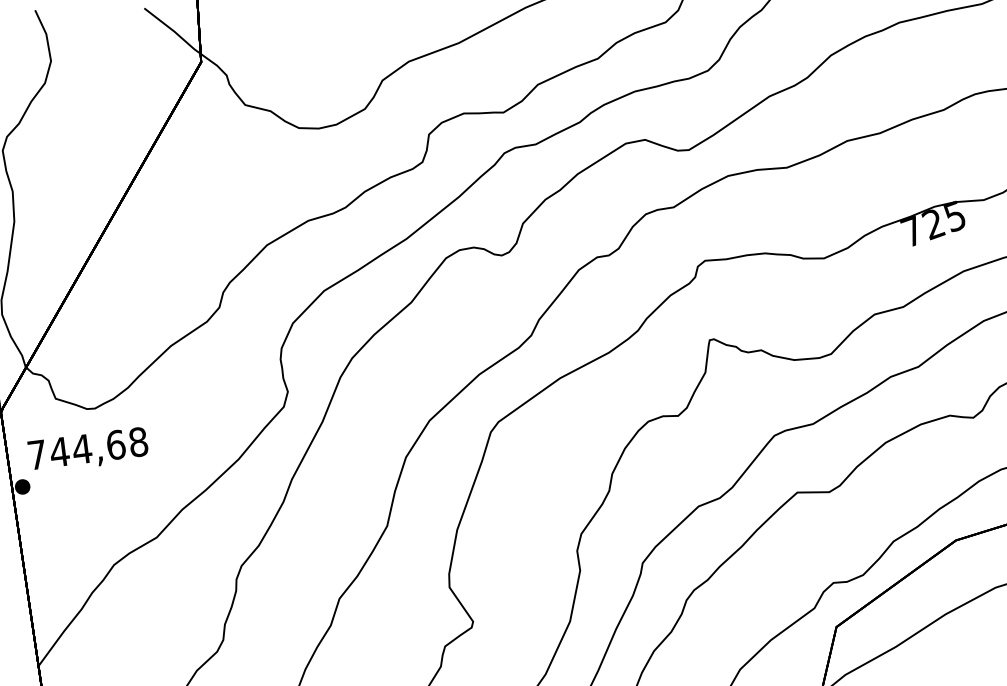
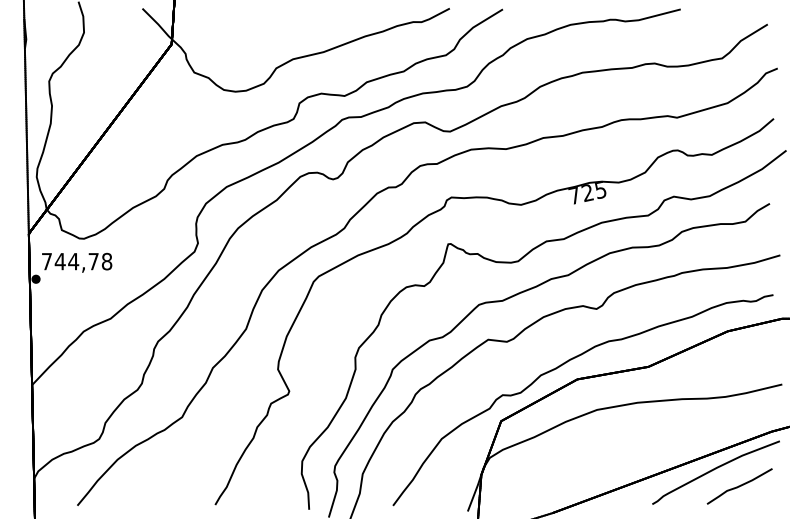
text: (115, 444) -> (93, 261), 744,68 -> 744,78

